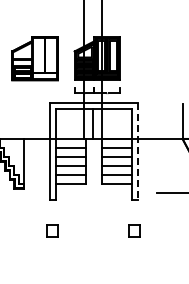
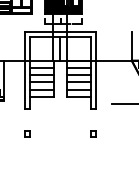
line: (138, 151) -> (96, 70), dashed -> solid
part: (52, 230) -> (27, 134), size x0.62
part: (134, 230) -> (93, 134), size x0.62

